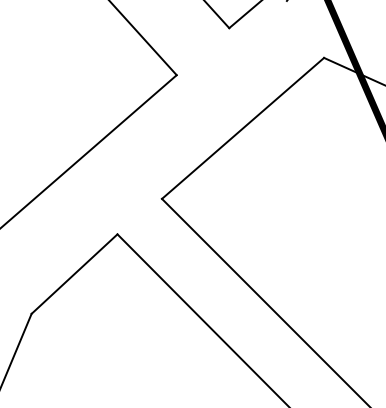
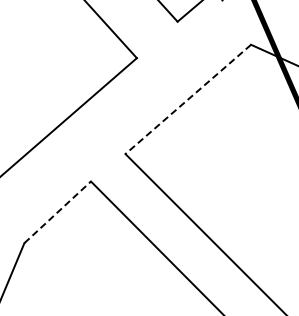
line: (242, 128) -> (187, 99), solid -> dashed
line: (75, 274) -> (58, 212), solid -> dashed

